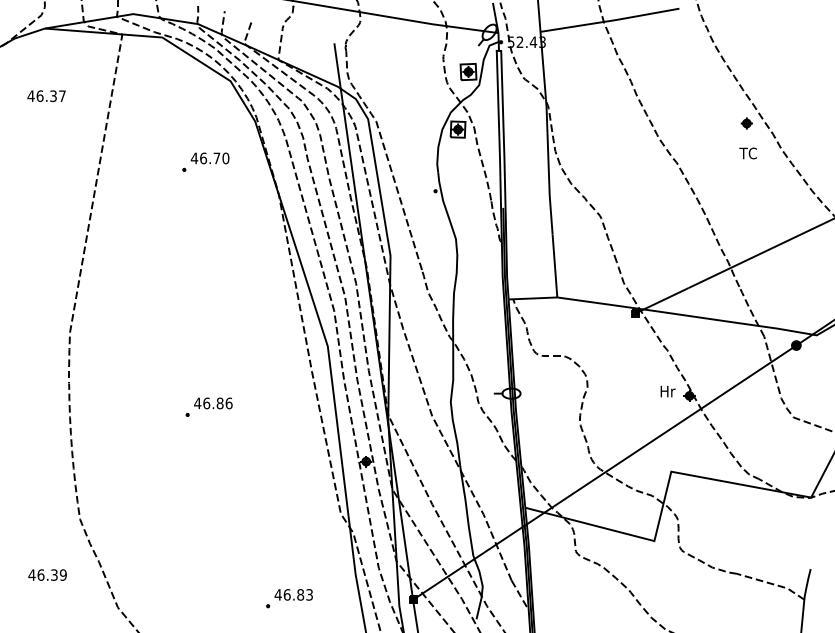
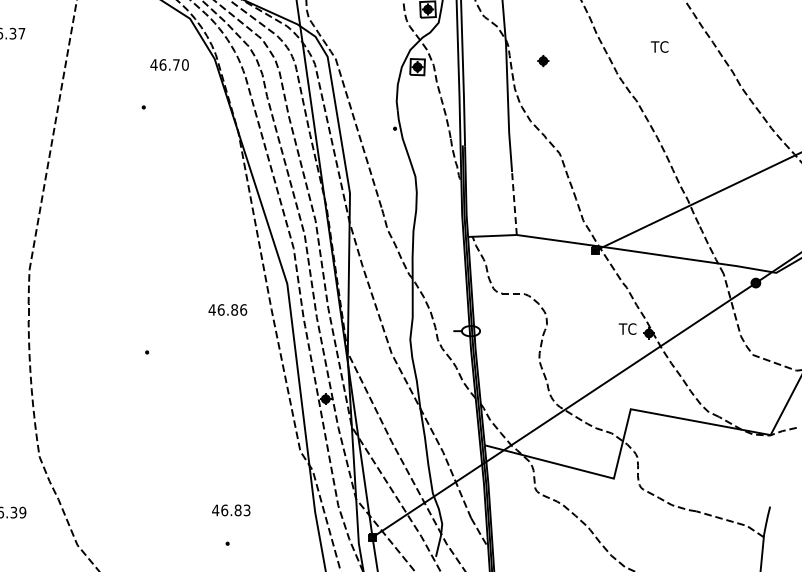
part: (746, 123) -> (542, 61), moved
text: (747, 153) -> (658, 47), moved
text: (209, 158) -> (168, 65), moved
line: (554, 265) -> (513, 203), solid -> dashed
text: (667, 391) -> (626, 329), Hr -> TC
text: (213, 403) -> (227, 310), moved
text: (293, 594) -> (230, 510), moved

